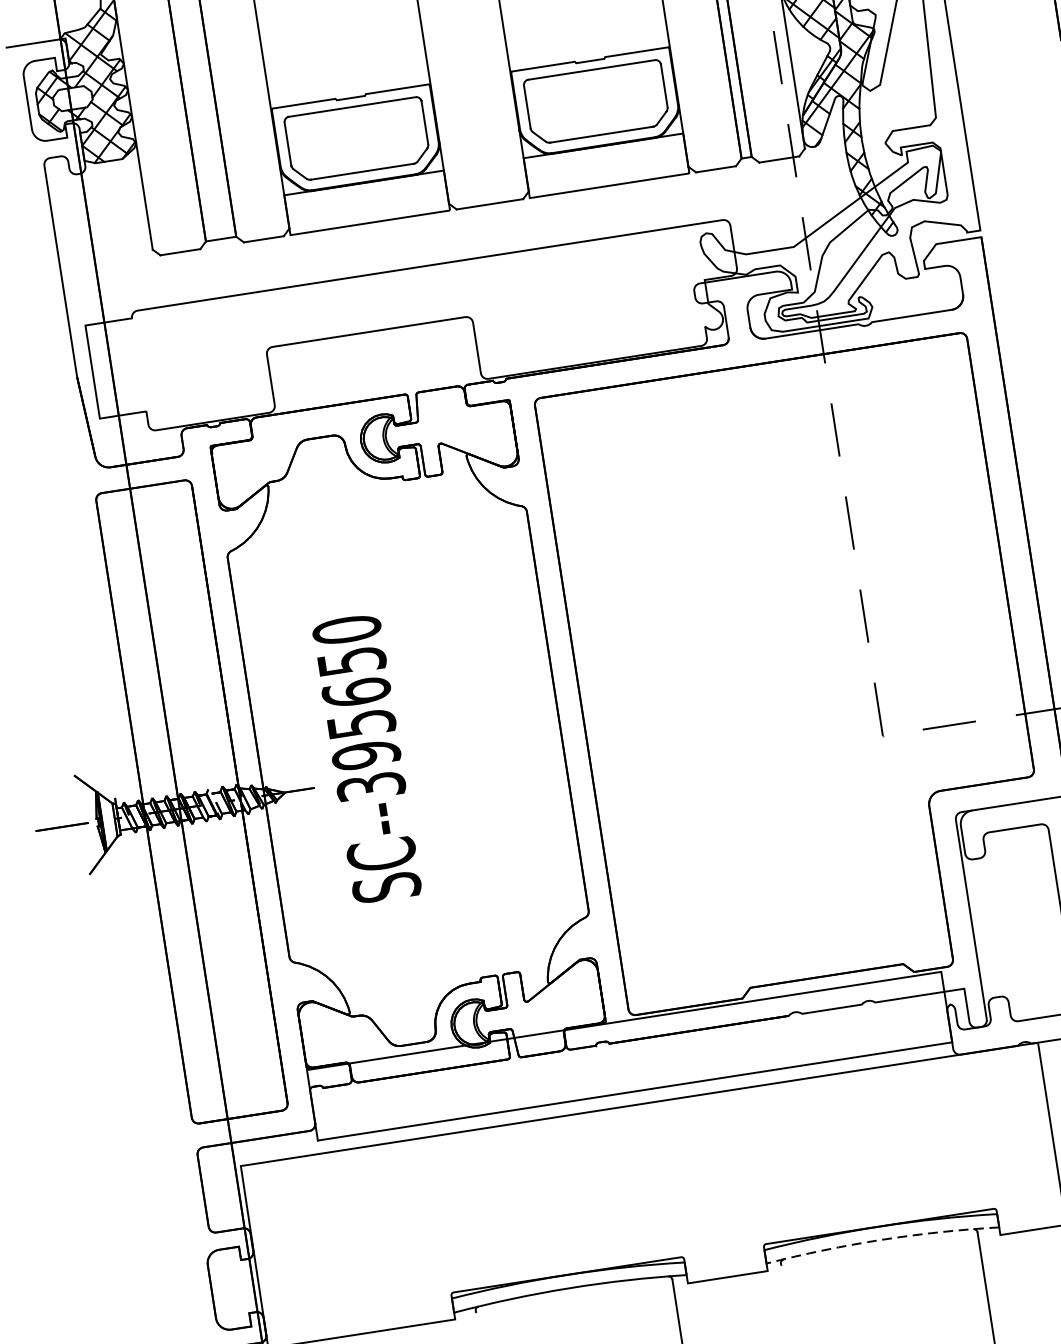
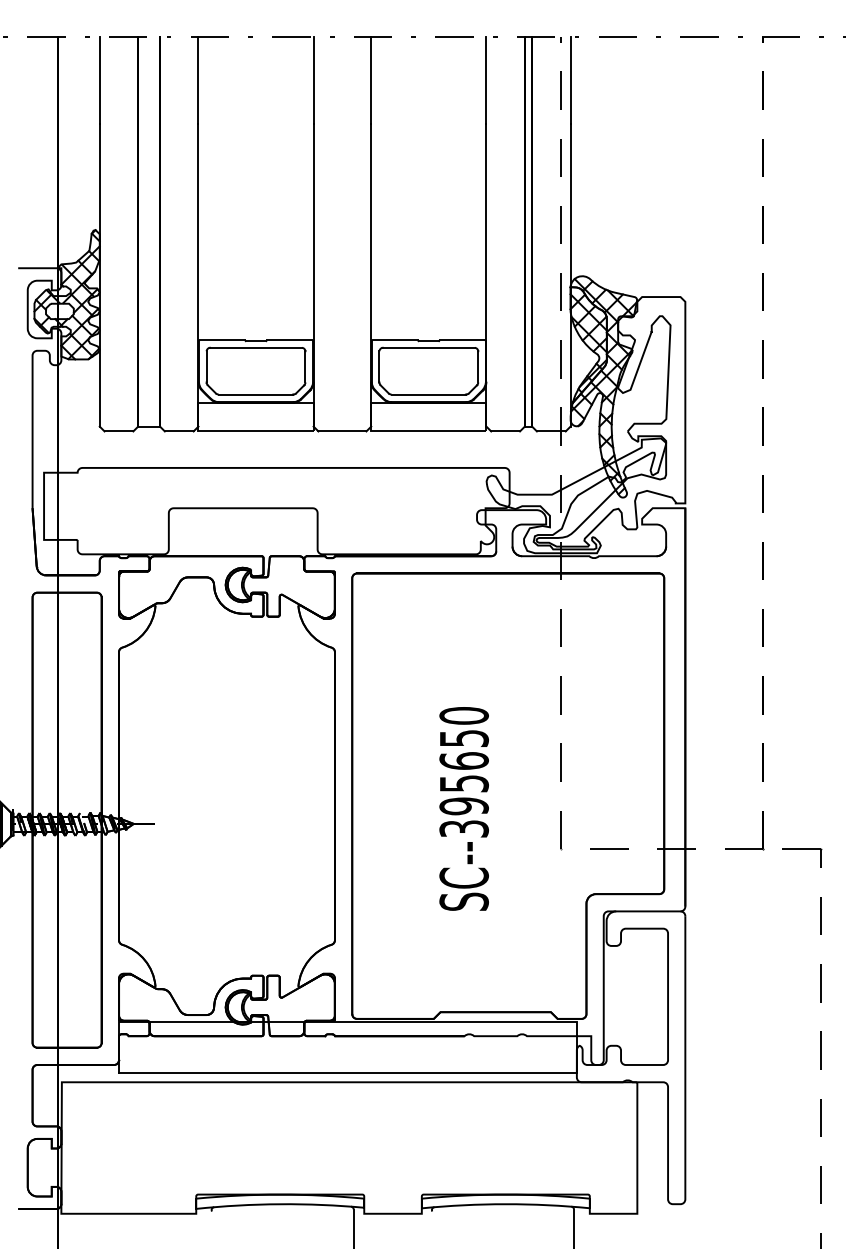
text: (365, 758) -> (463, 808), moved
arc: (881, 1240) -> (505, 1204), dashed -> solid

